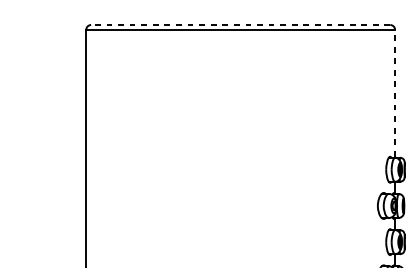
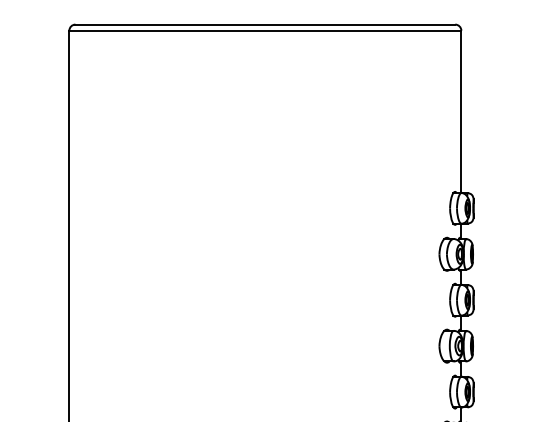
line: (240, 24) -> (265, 24), dashed -> solid
line: (395, 93) -> (461, 111), dashed -> solid

